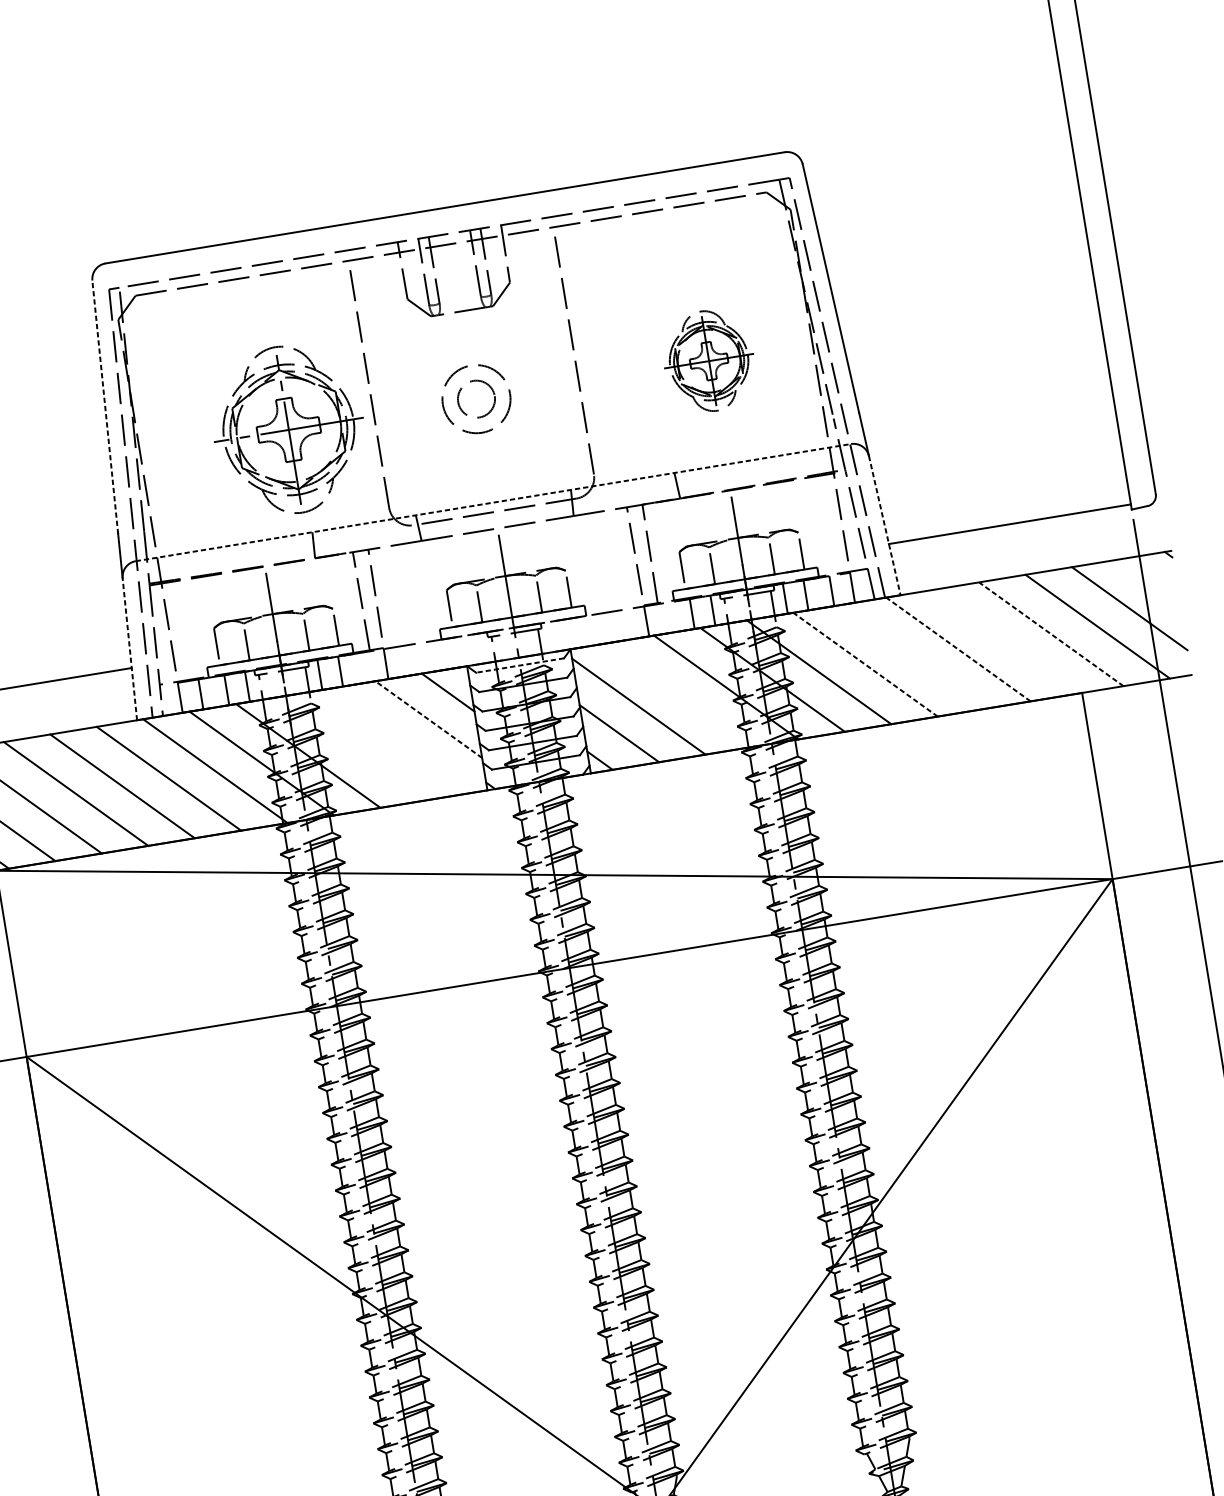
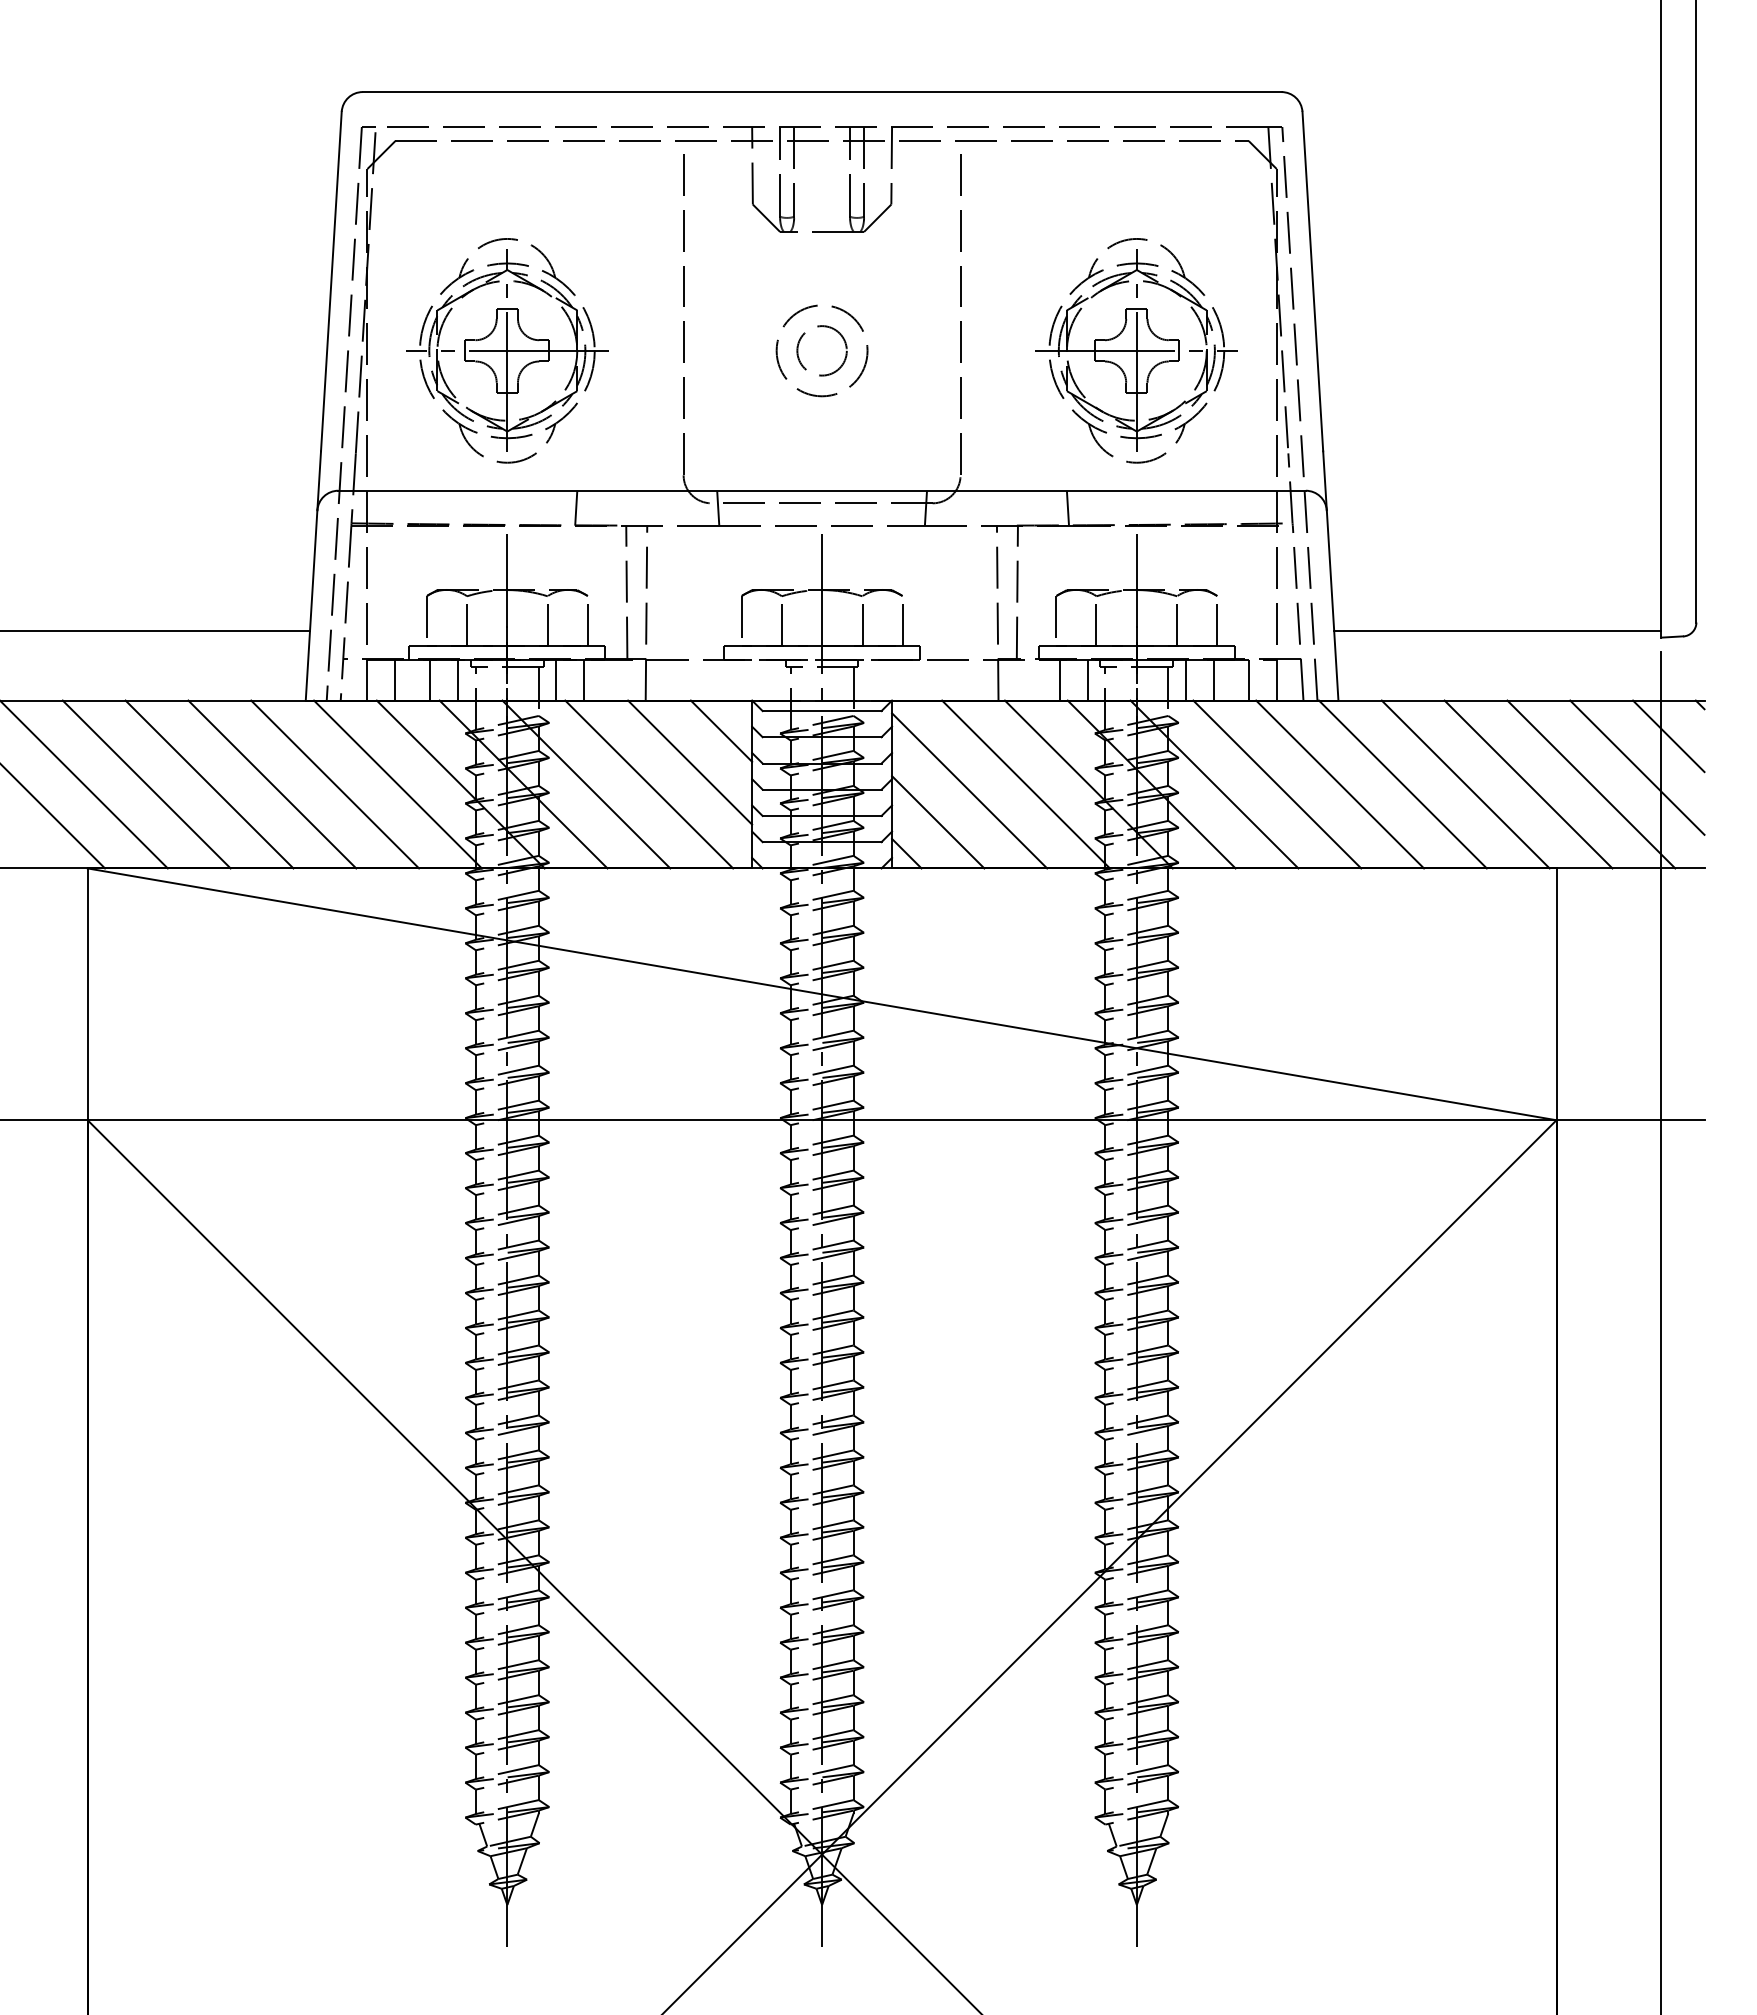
part: (708, 360) -> (1136, 350), size x1.67
line: (105, 406) -> (331, 280), dashed -> solid
part: (288, 429) -> (507, 350), moved
line: (493, 502) -> (822, 490), dashed -> solid
line: (884, 525) -> (1332, 605), dashed -> solid
line: (1148, 581) -> (1668, 736), added
line: (1051, 634) -> (1528, 784), dashed -> solid
line: (1004, 641) -> (1465, 784), added
line: (129, 648) -> (311, 604), dashed -> solid
line: (958, 649) -> (1402, 784), dashed -> solid
line: (912, 657) -> (1340, 784), added
line: (865, 664) -> (1277, 784), dashed -> solid
line: (519, 665) -> (821, 711), dashed -> solid
line: (679, 695) -> (1025, 784), added
line: (429, 719) -> (690, 762), dashed -> solid
line: (401, 740) -> (649, 784), added
line: (354, 748) -> (586, 784), added

